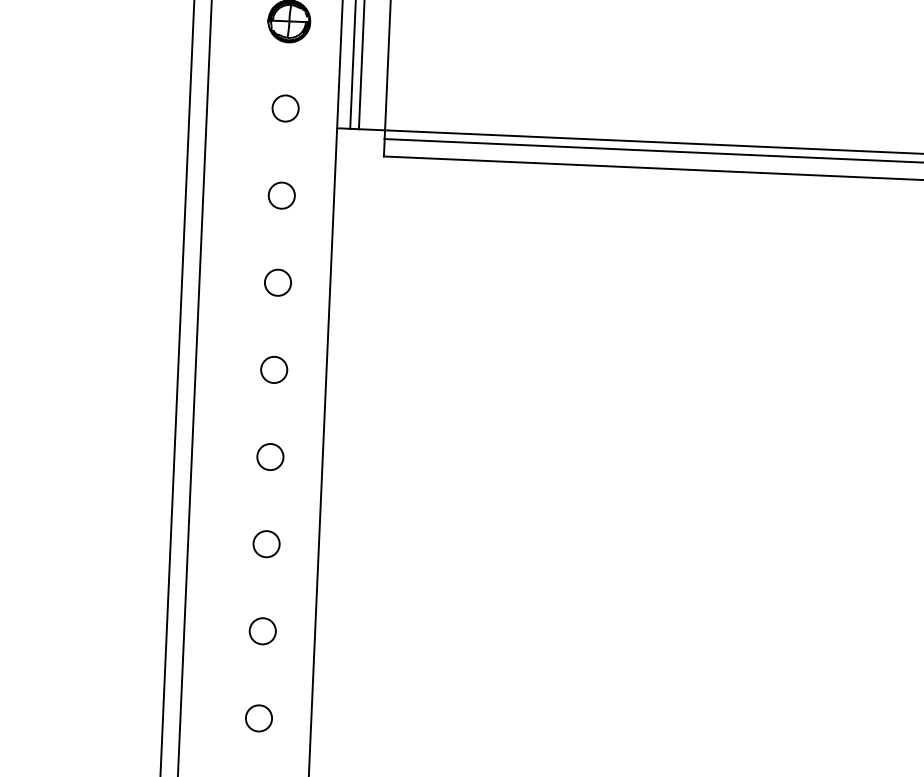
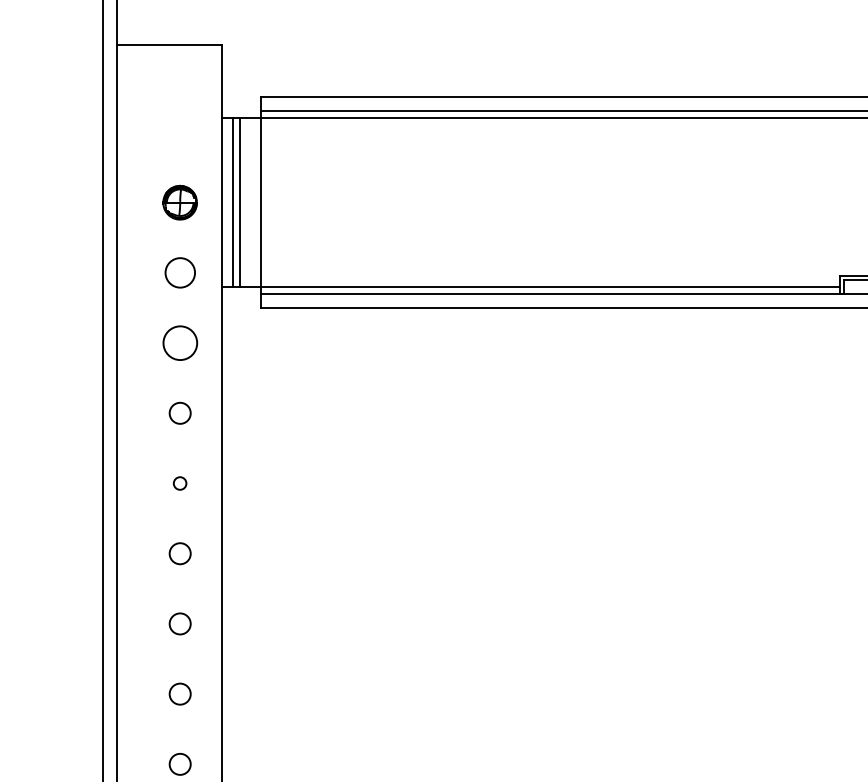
circle: (284, 107) -> (179, 272), size x1.4
circle: (280, 194) -> (179, 342), size x1.6
circle: (273, 369) -> (179, 483), size x0.6

